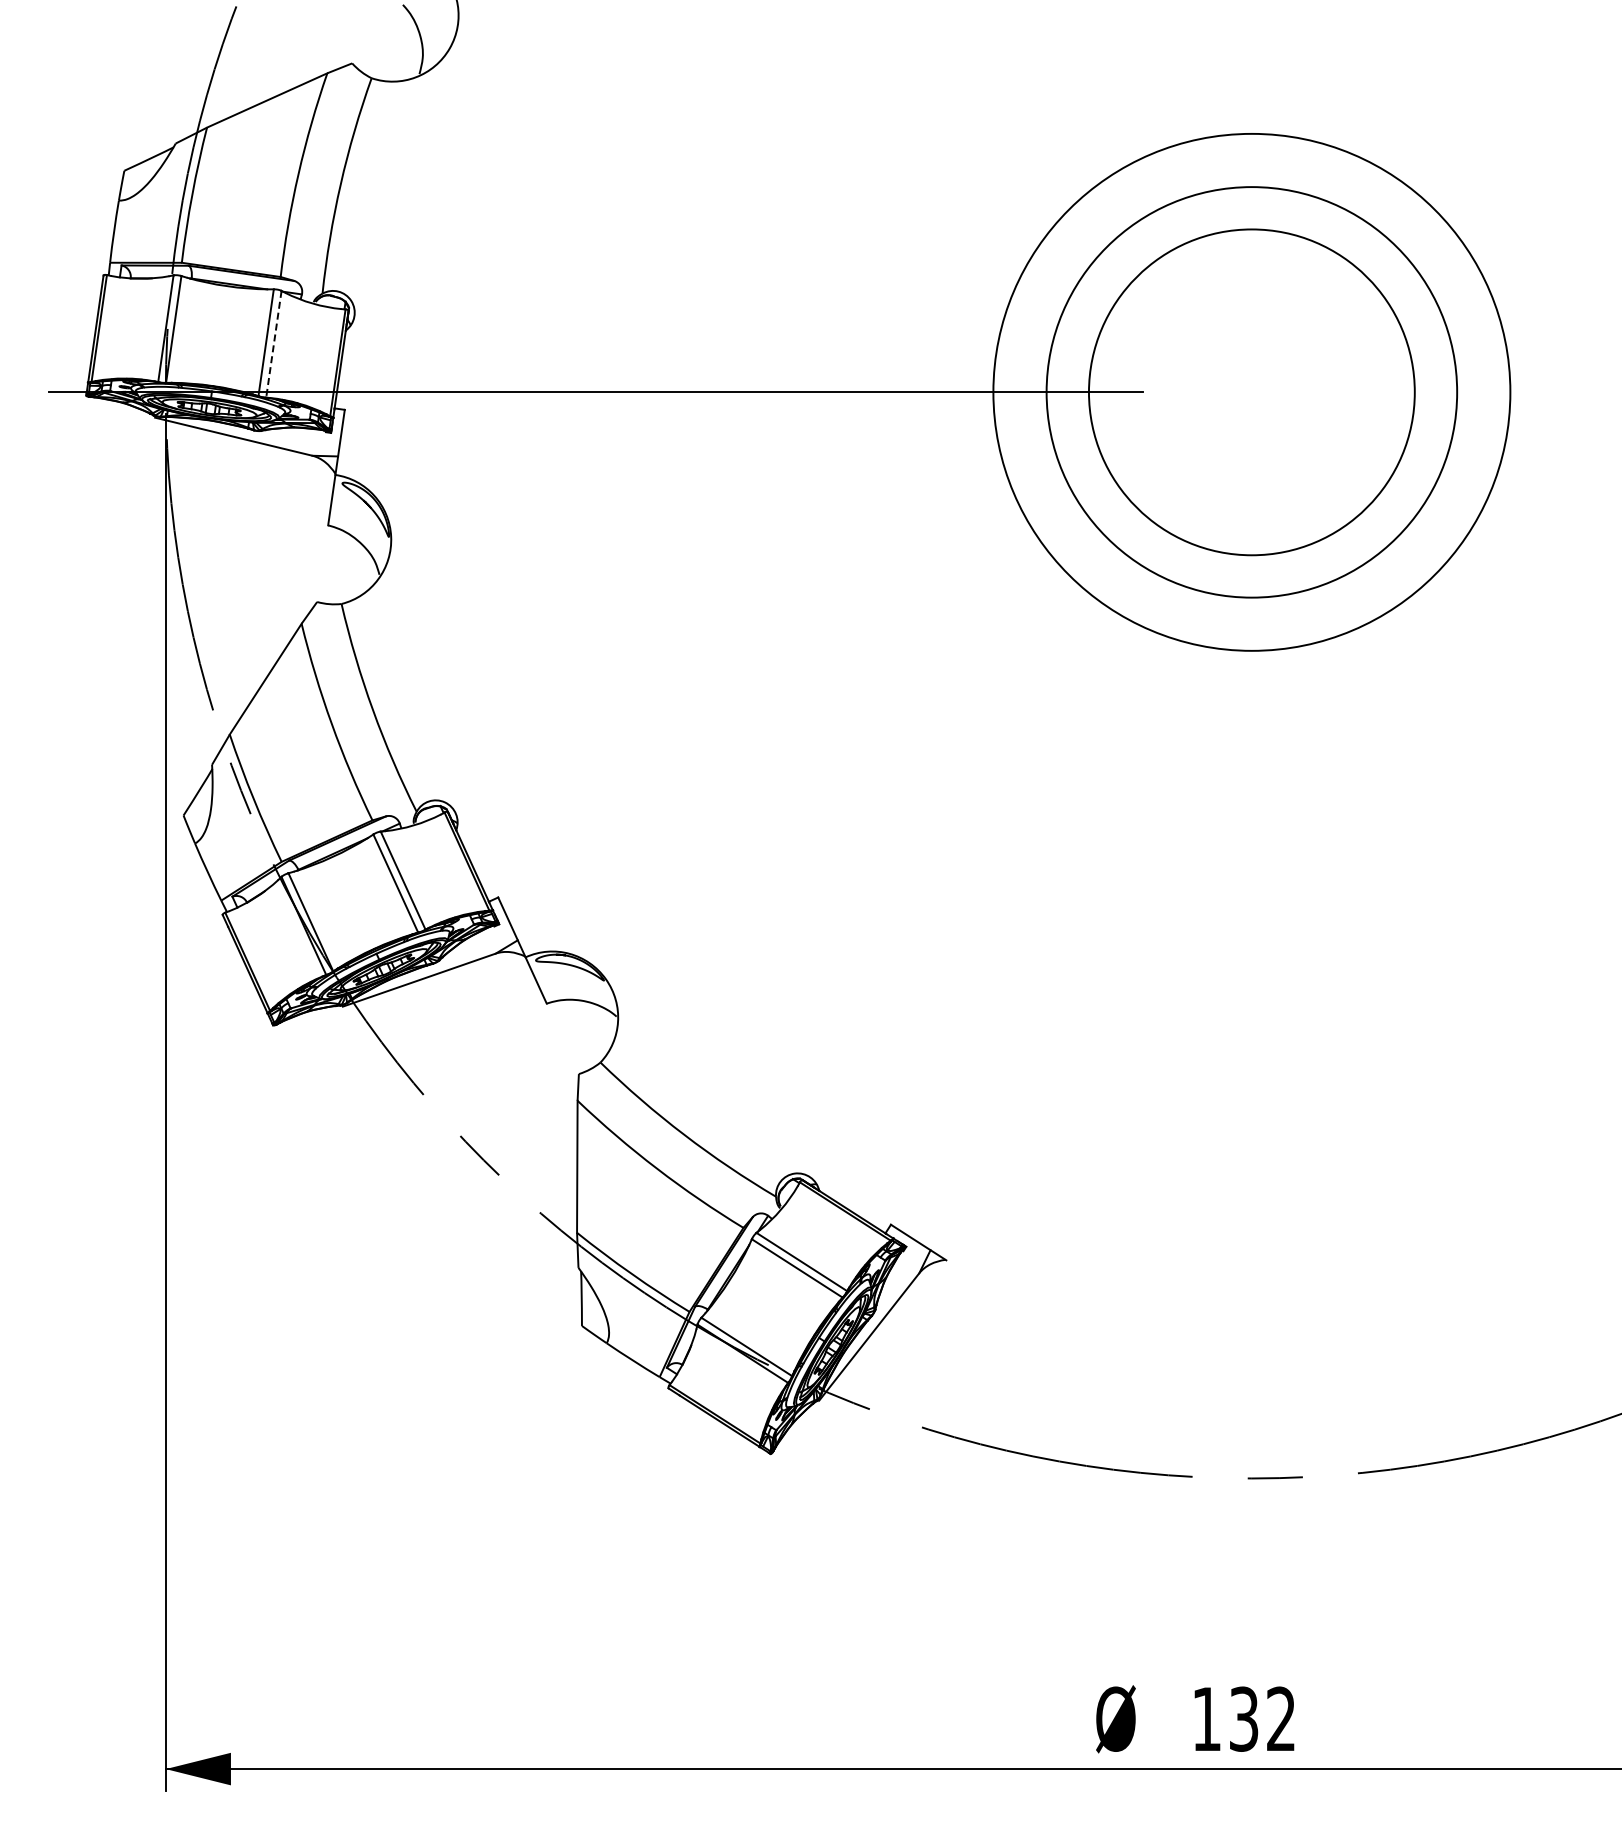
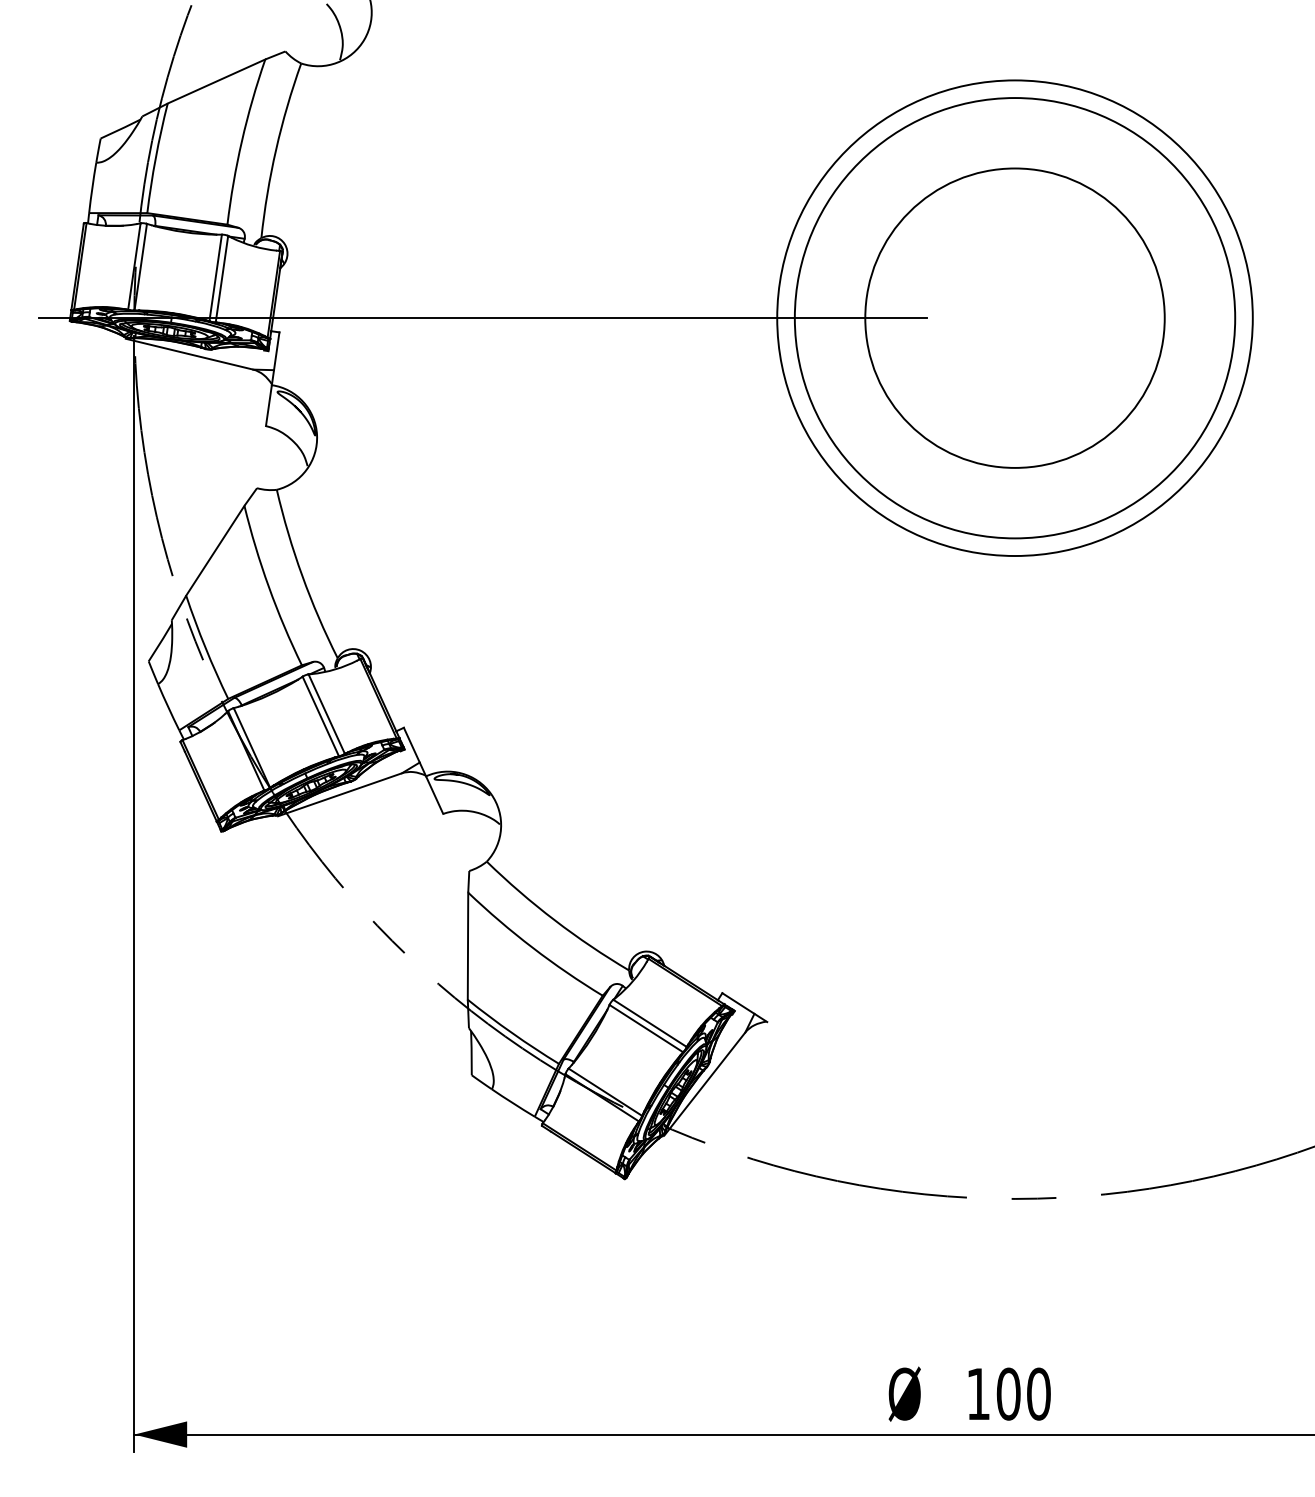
line: (273, 344) -> (221, 279), dashed -> solid
circle: (1251, 391) -> (1014, 317), size x1.67
circle: (1251, 392) -> (1014, 318), size x0.71
circle: (1251, 392) -> (1014, 318), size x1.43
text: (1262, 1718) -> (1023, 1393), 132 -> 100

